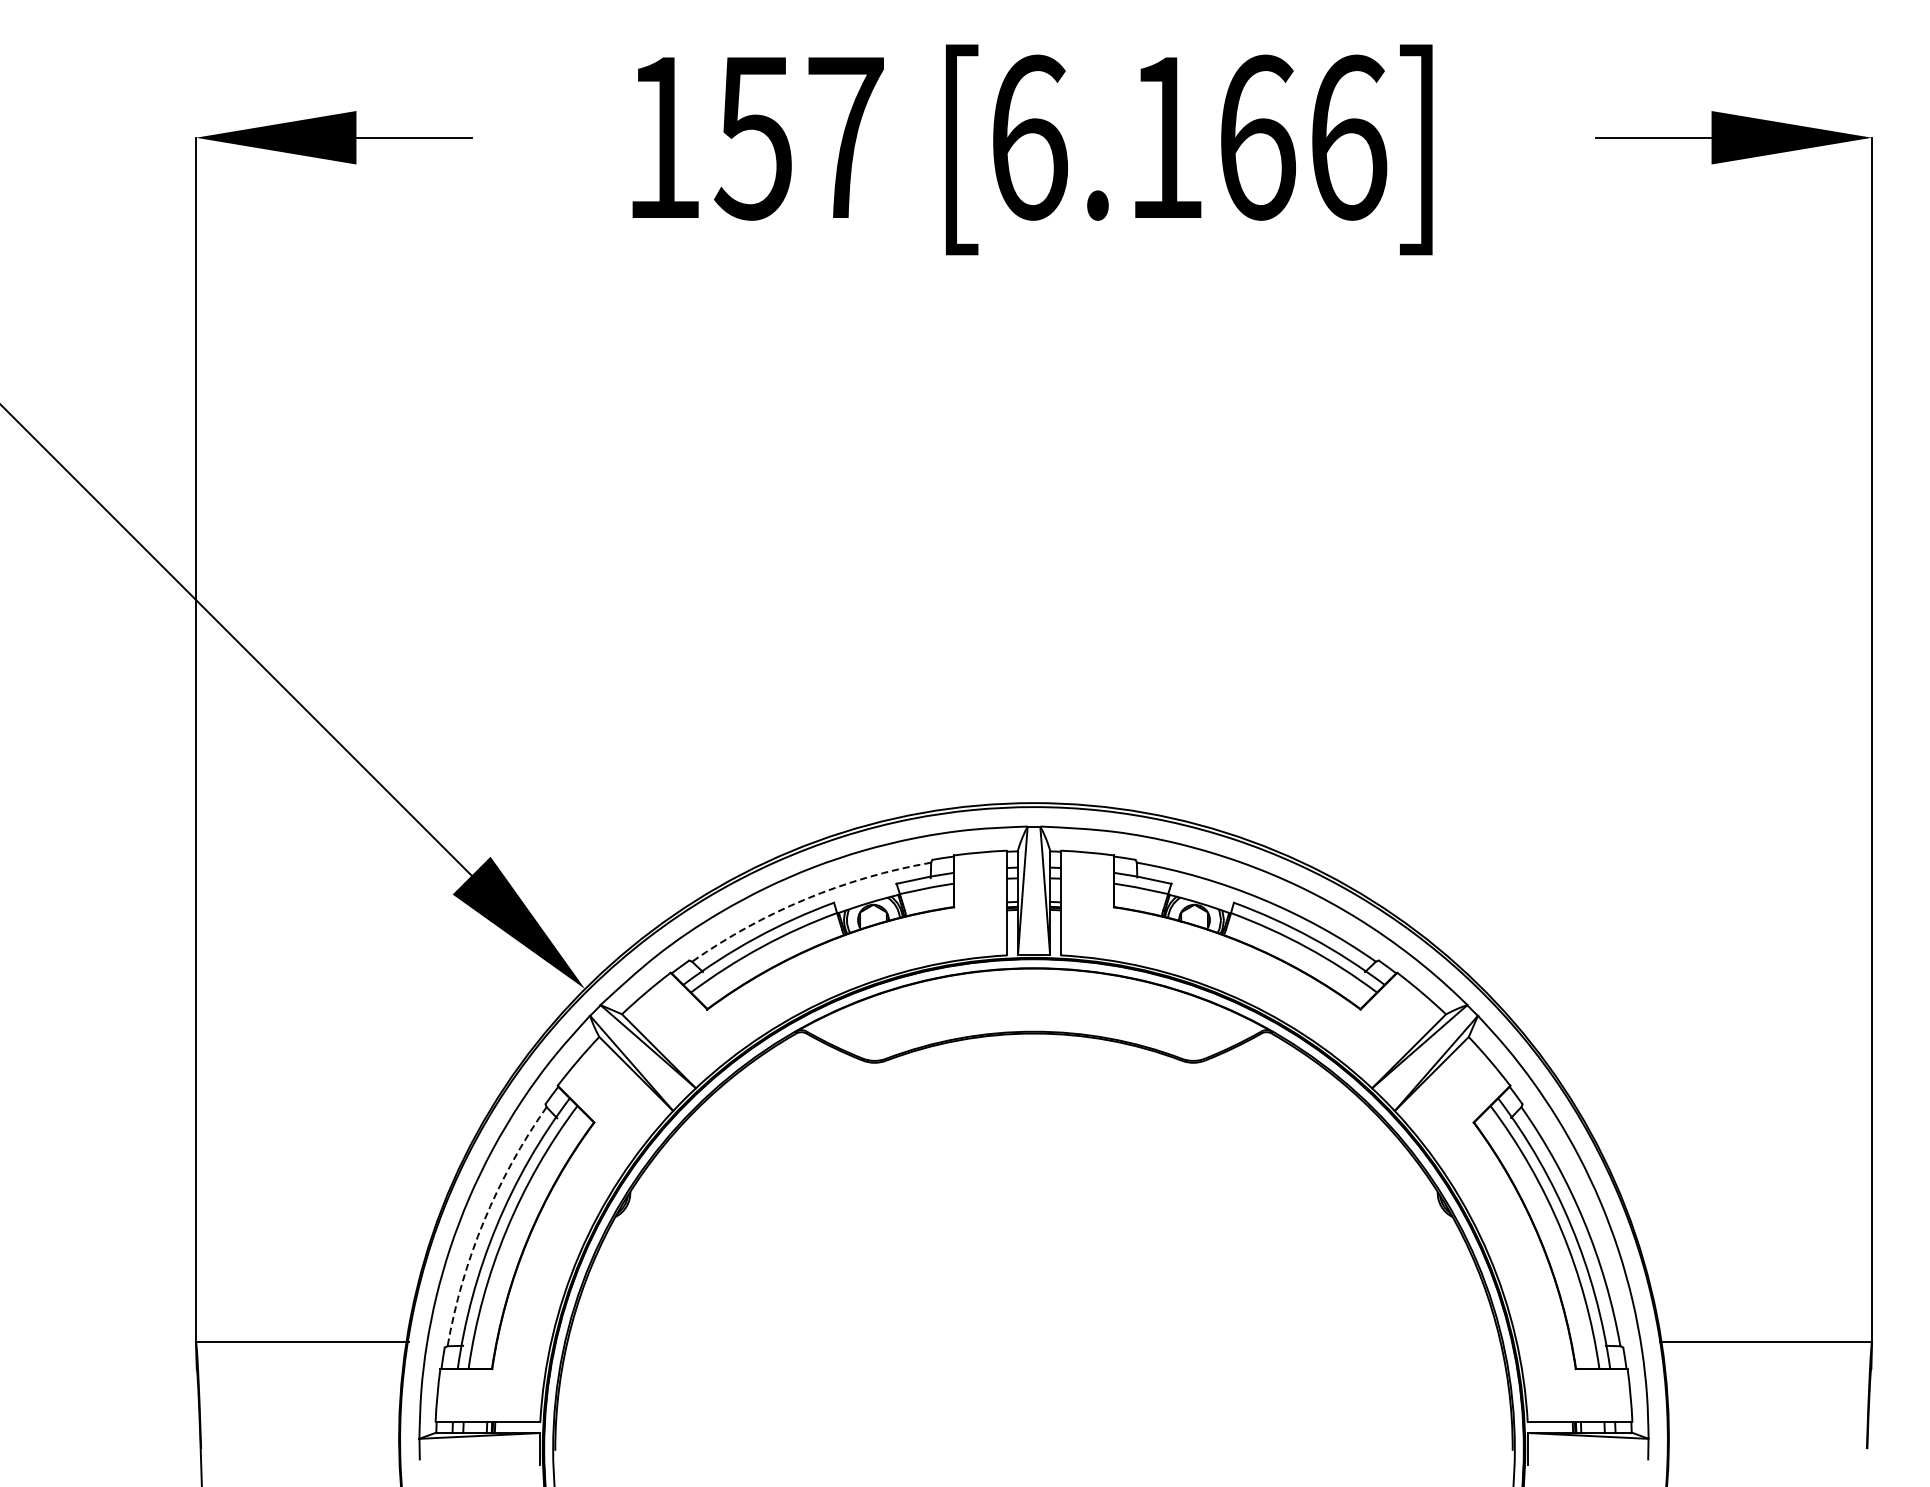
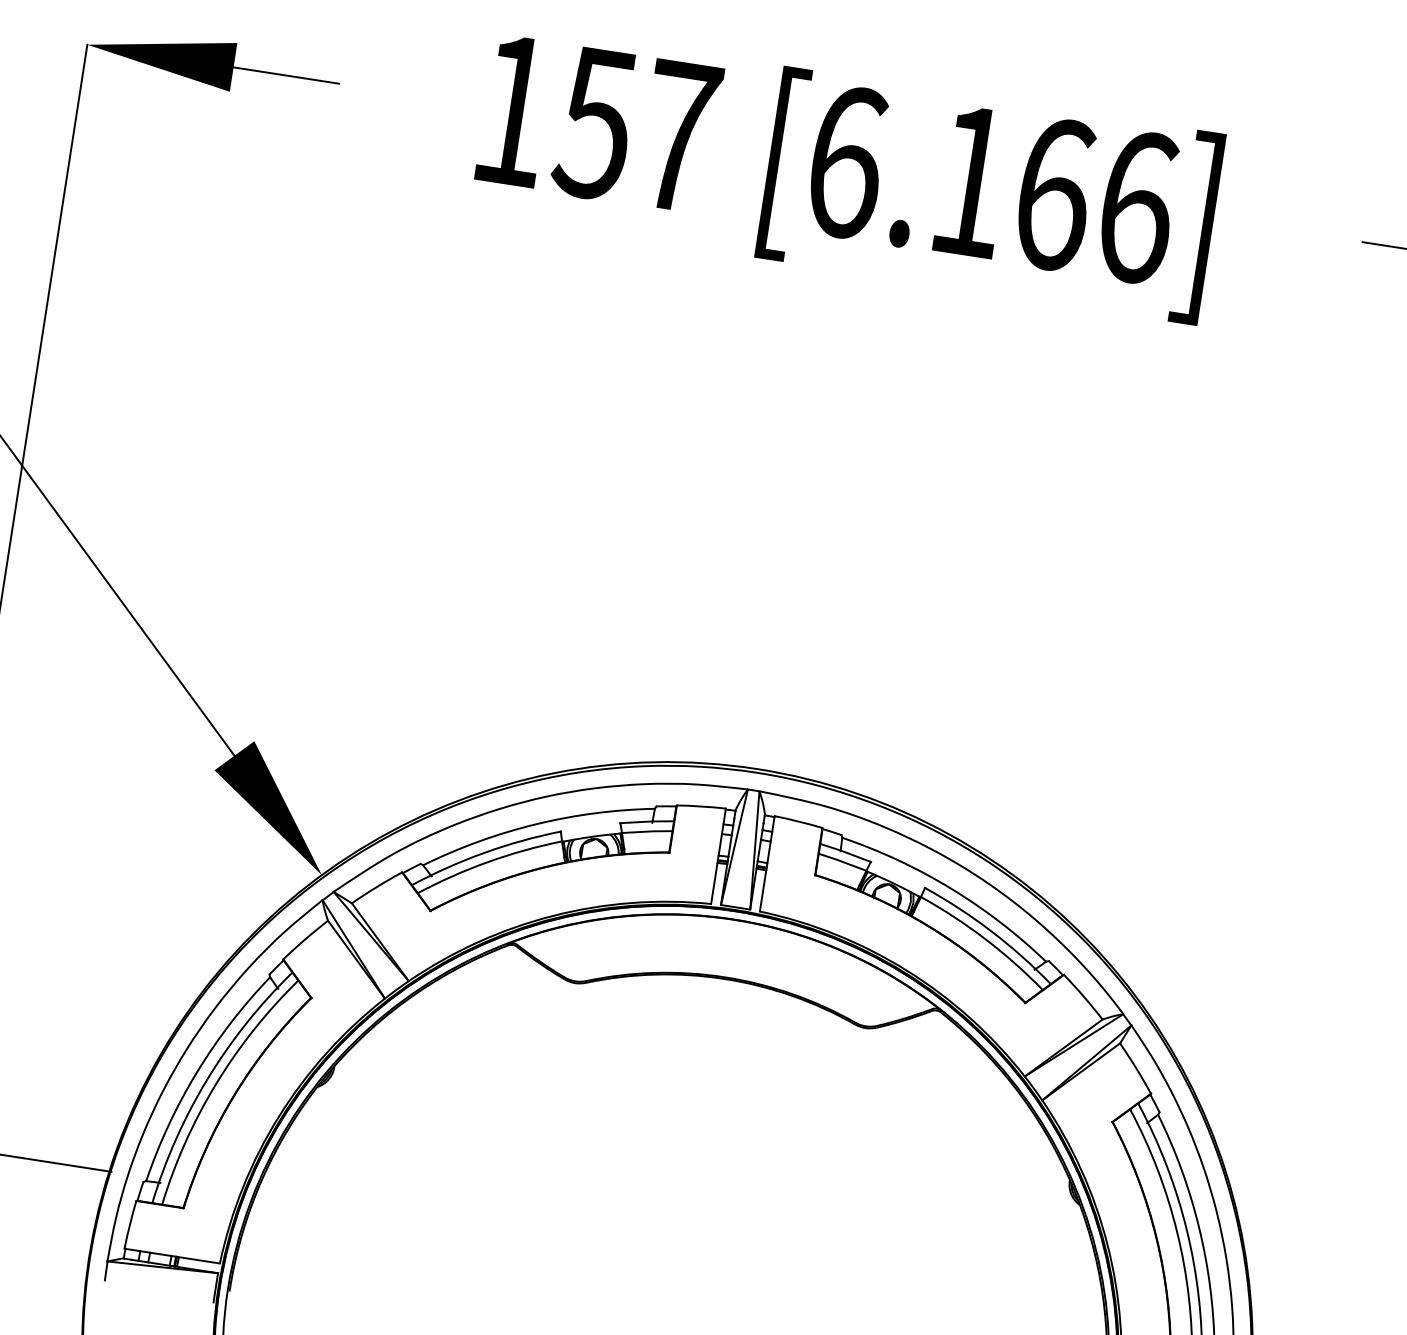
arc: (806, 899) -> (536, 824), dashed -> solid
arc: (483, 1221) -> (196, 1072), dashed -> solid

